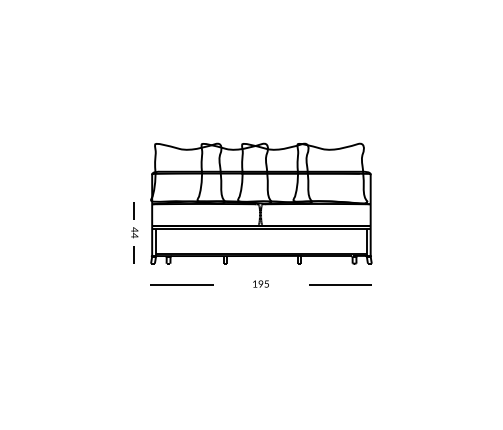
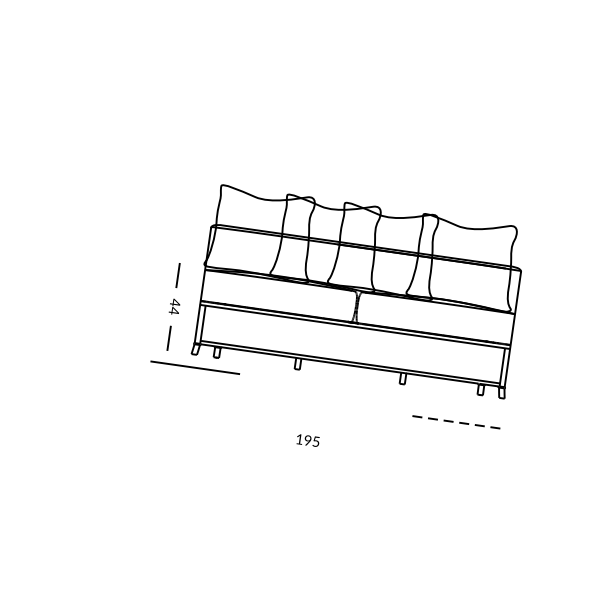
text: (260, 283) -> (307, 439), moved
line: (181, 284) -> (194, 367), moved
line: (340, 284) -> (456, 421), solid -> dashed

